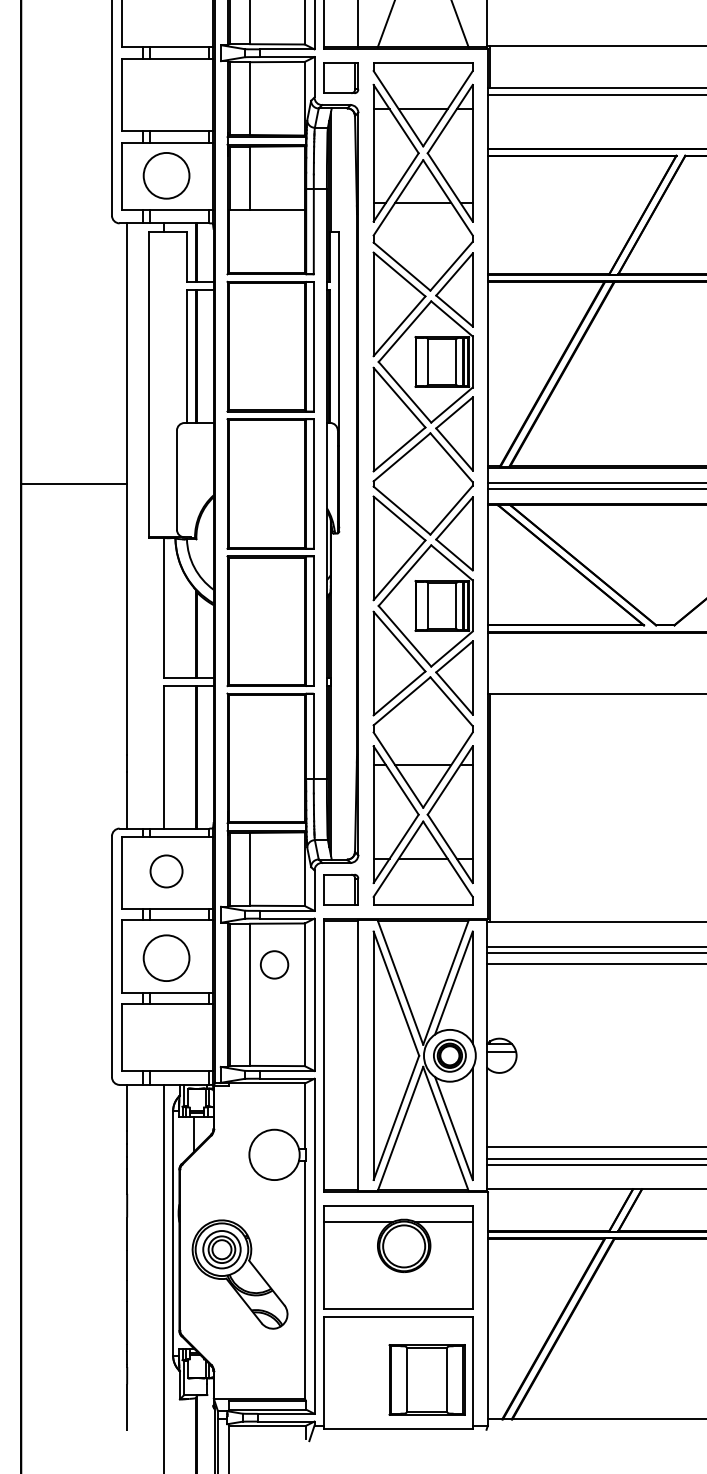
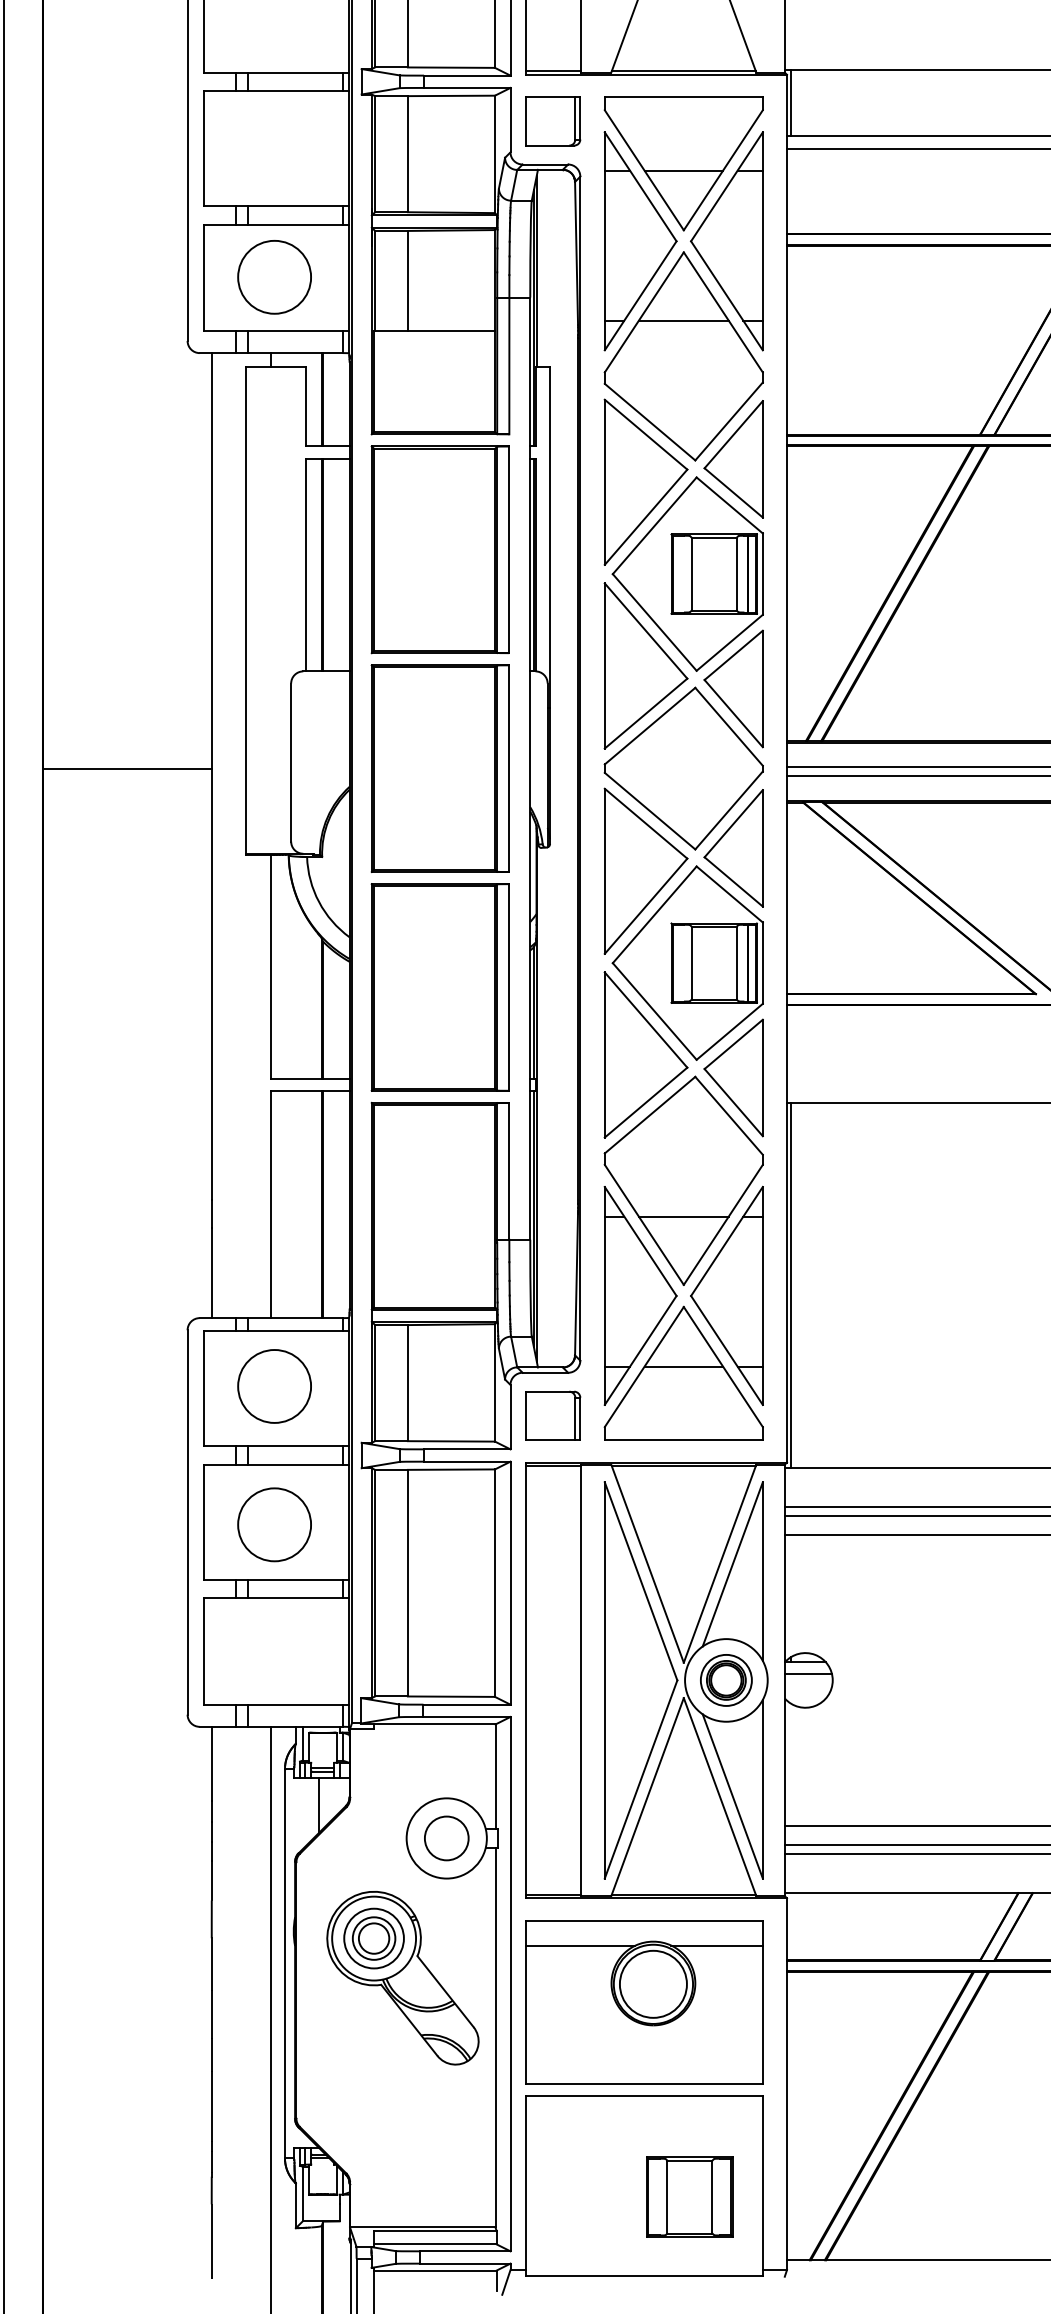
circle: (166, 871) -> (274, 1386), size x1.43
circle: (274, 964) -> (446, 1837), moved
part: (239, 1274) -> (402, 1978), moved
part: (426, 1379) -> (689, 2196), size x0.71

